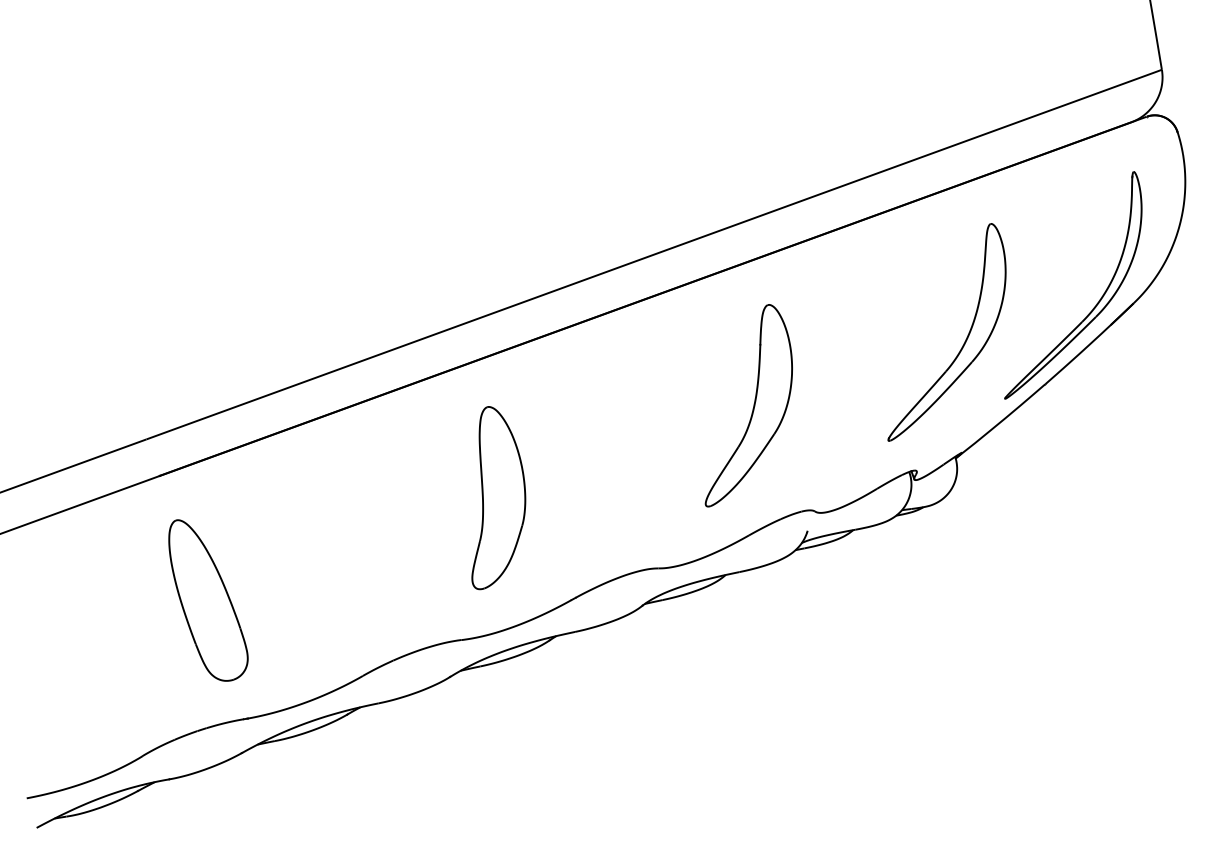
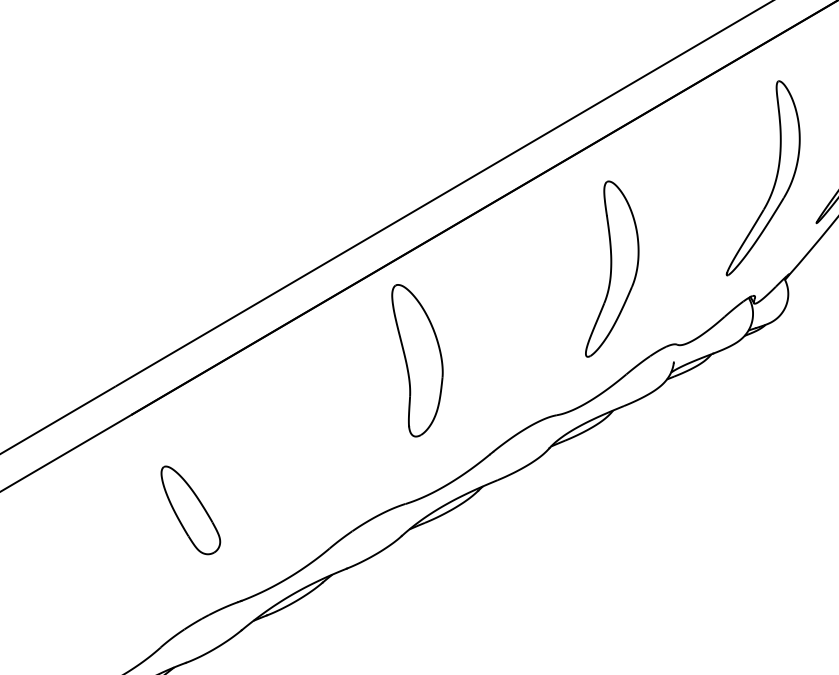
part: (498, 498) -> (418, 358), moved
part: (208, 600) -> (191, 509), size x0.7

